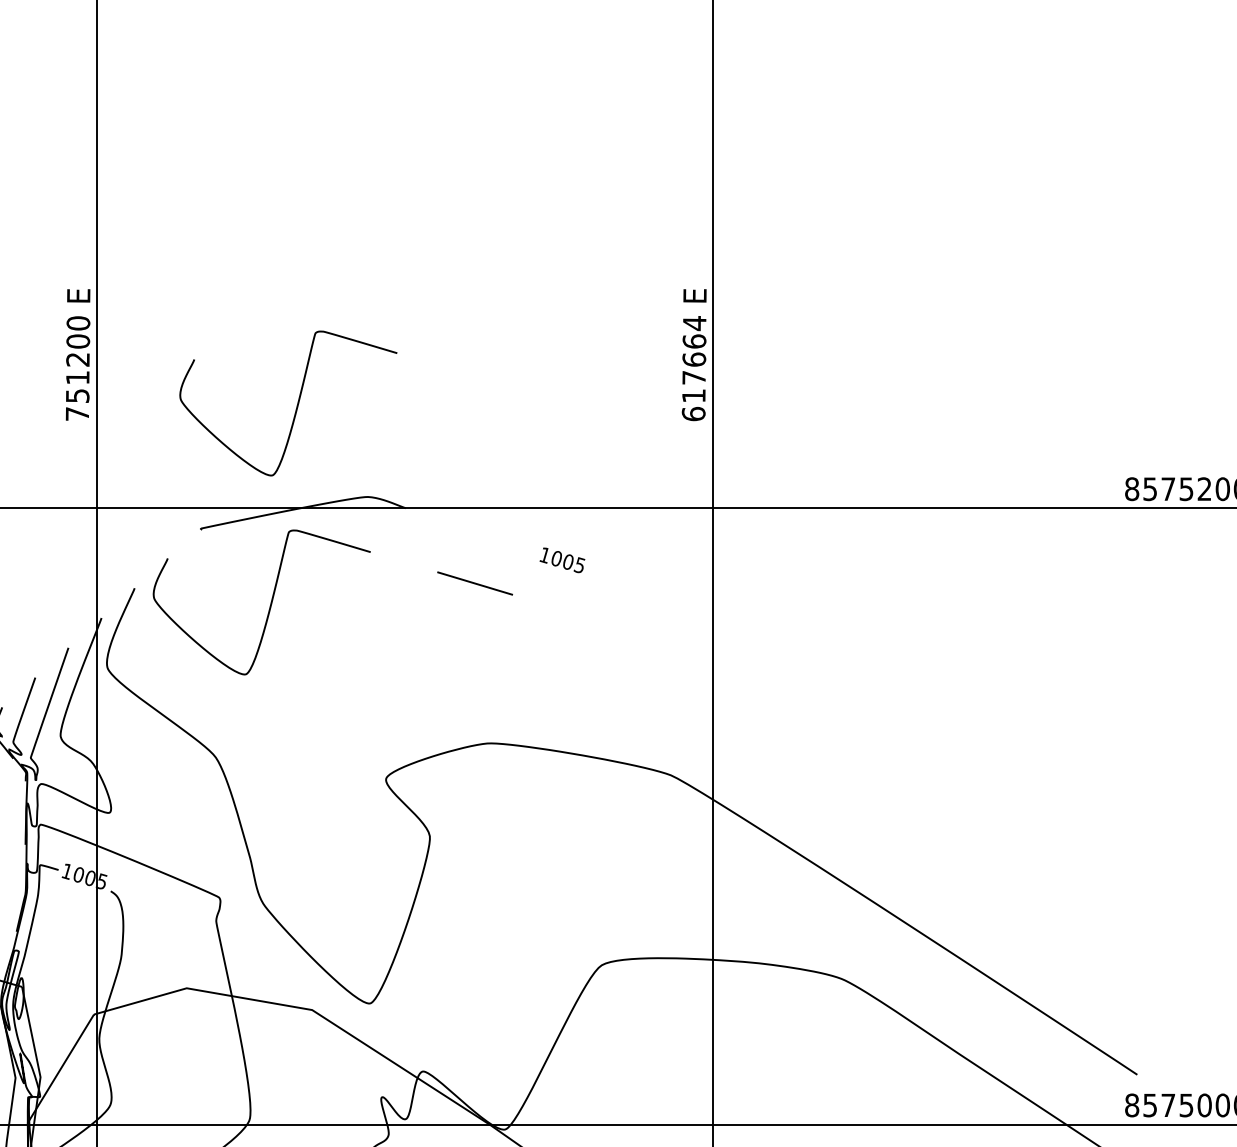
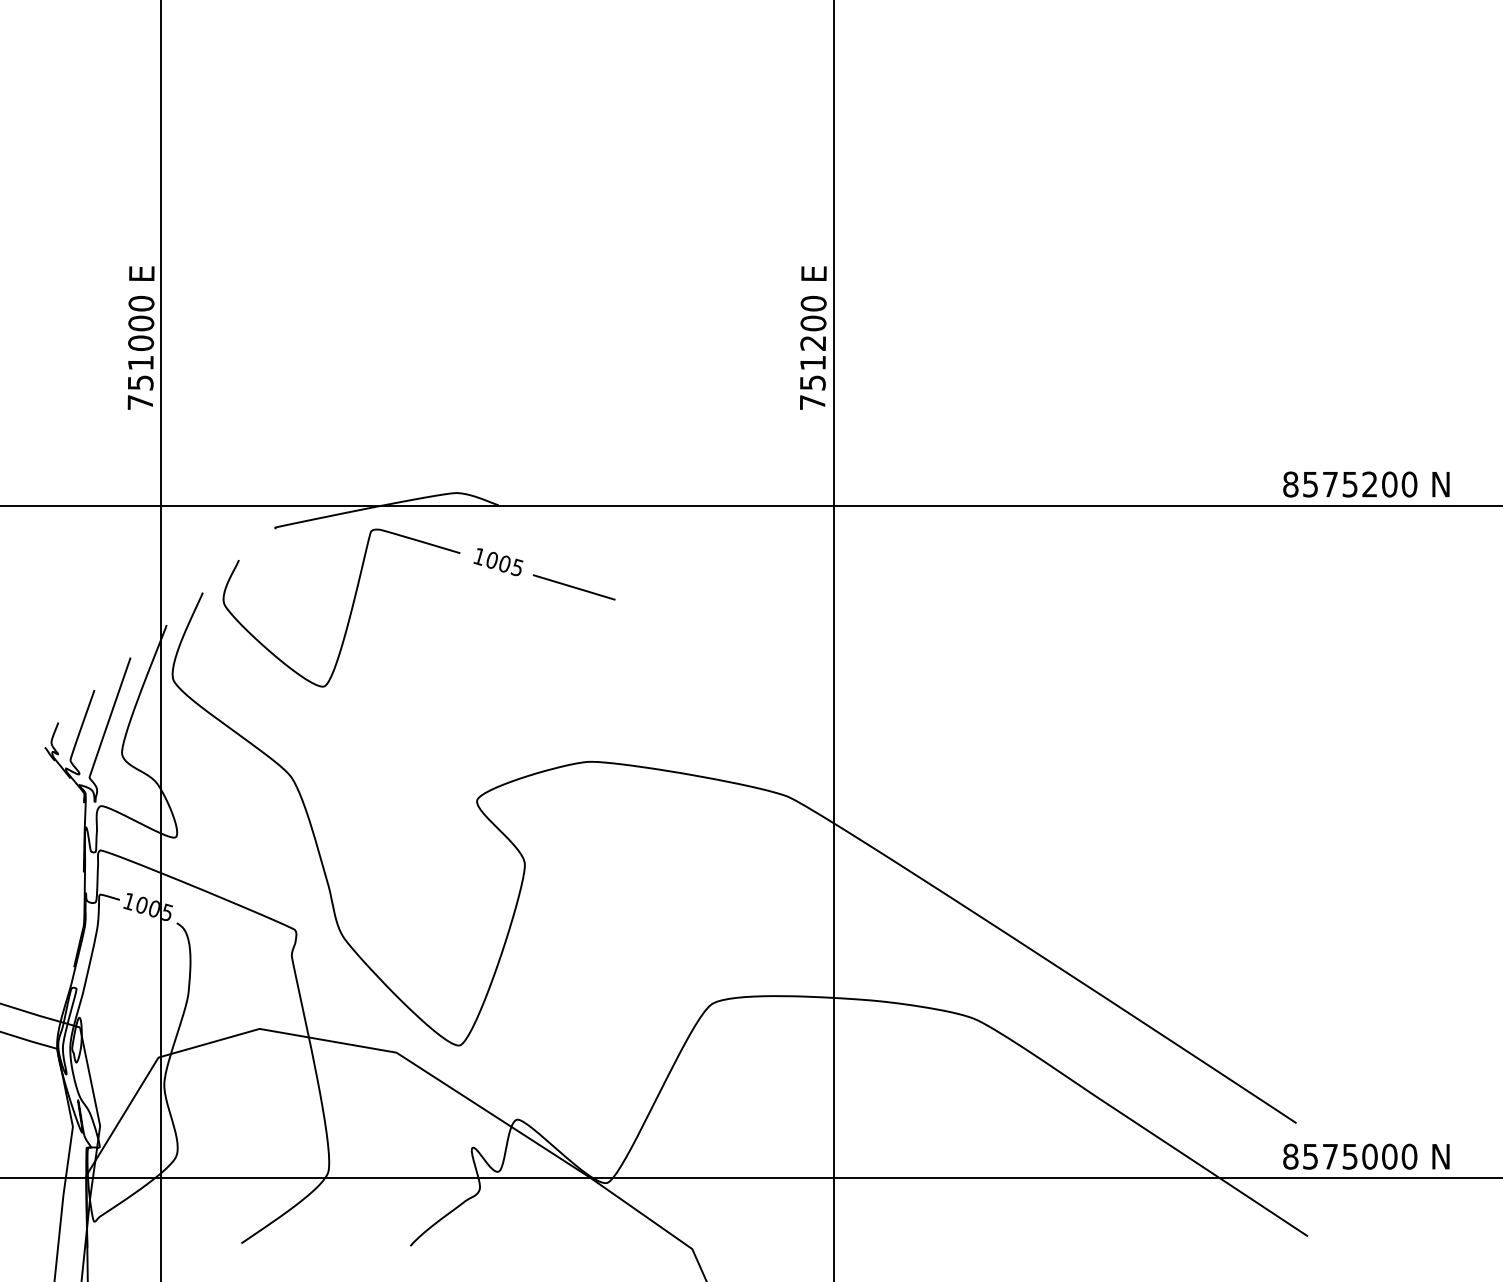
text: (78, 359) -> (141, 343), 751200 -> 751000
text: (693, 368) -> (812, 352), 617664 -> 751200
curve: (296, 405) -> (379, 393), removed
text: (562, 560) -> (498, 562), moved

